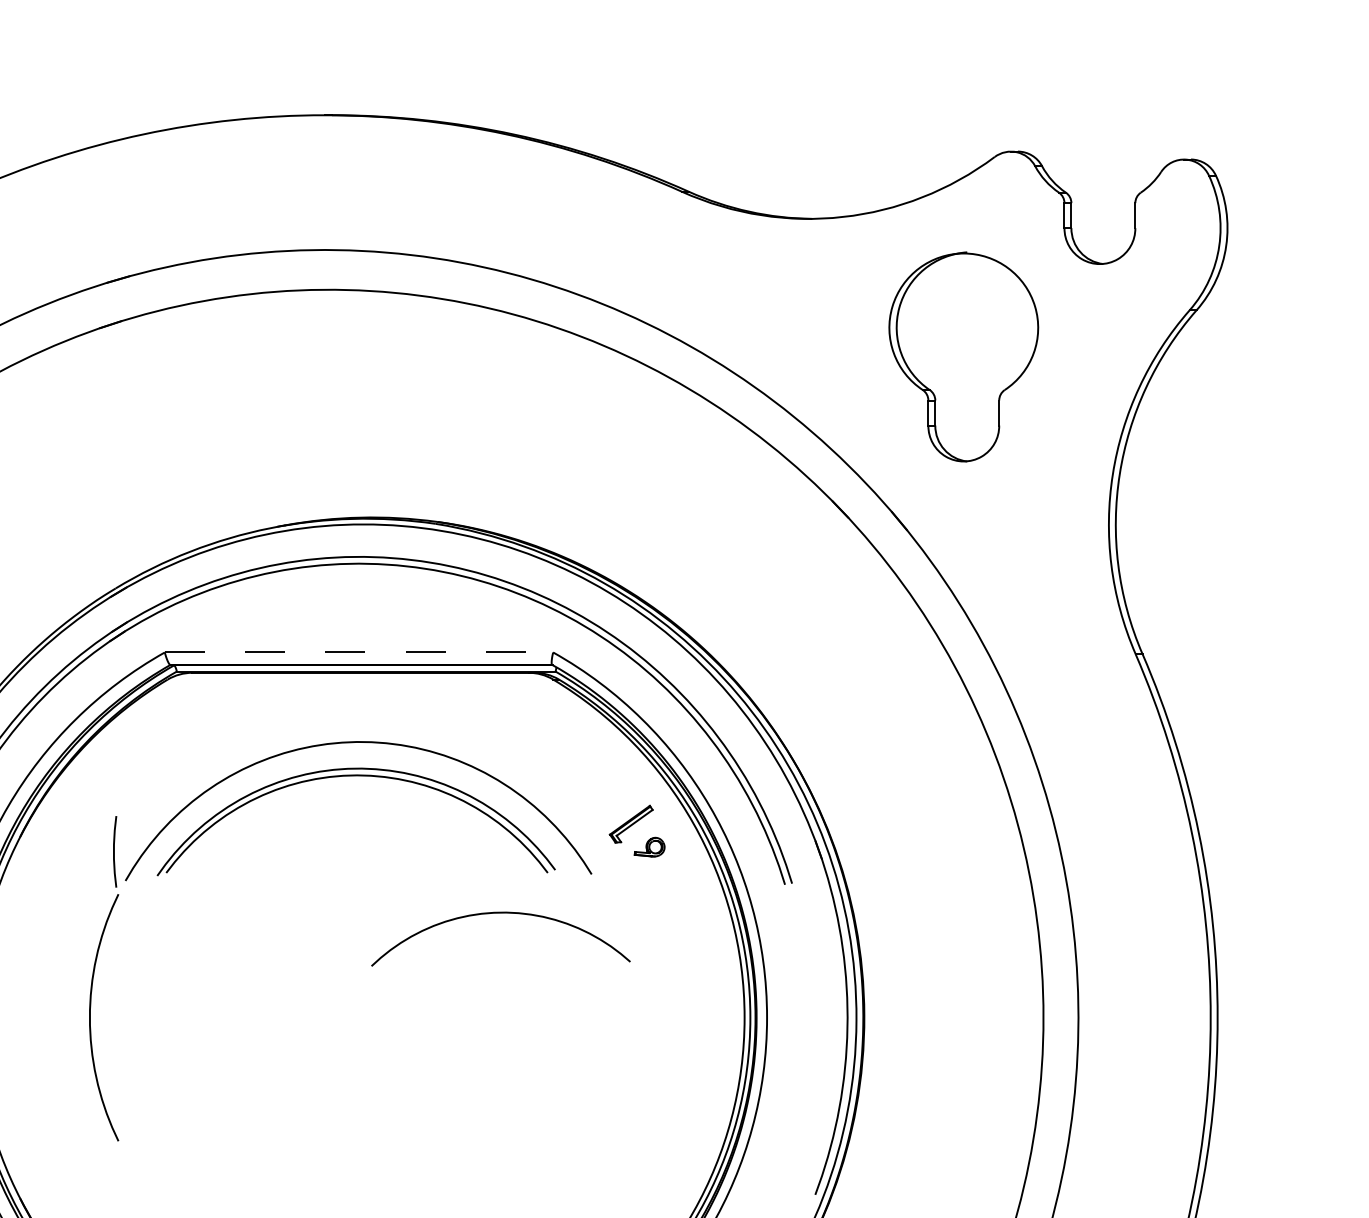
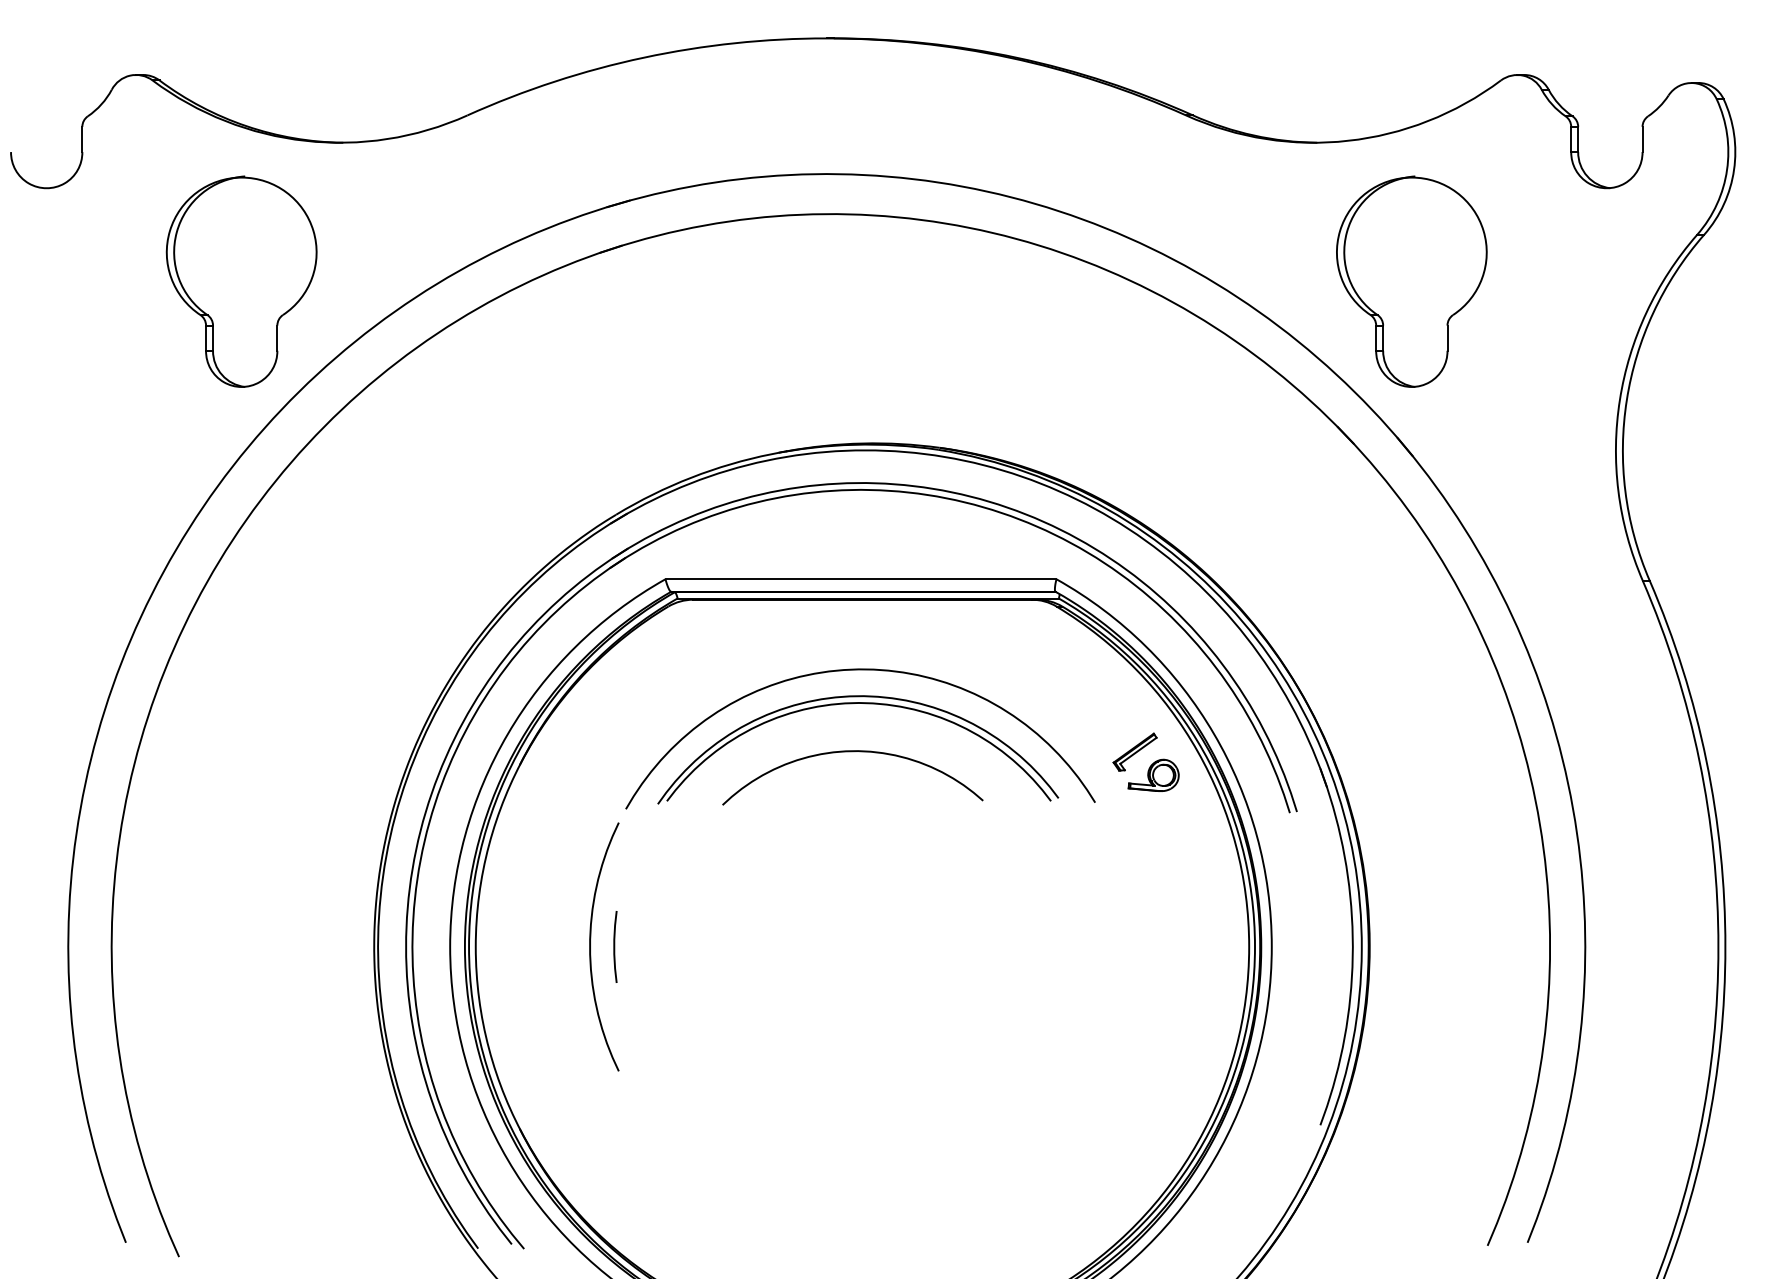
part: (963, 356) -> (1411, 281), moved
line: (359, 652) -> (861, 579), dashed -> solid
part: (649, 846) -> (1153, 774), size x1.67
curve: (115, 851) -> (615, 946), moved
curve: (500, 913) -> (852, 752), moved

